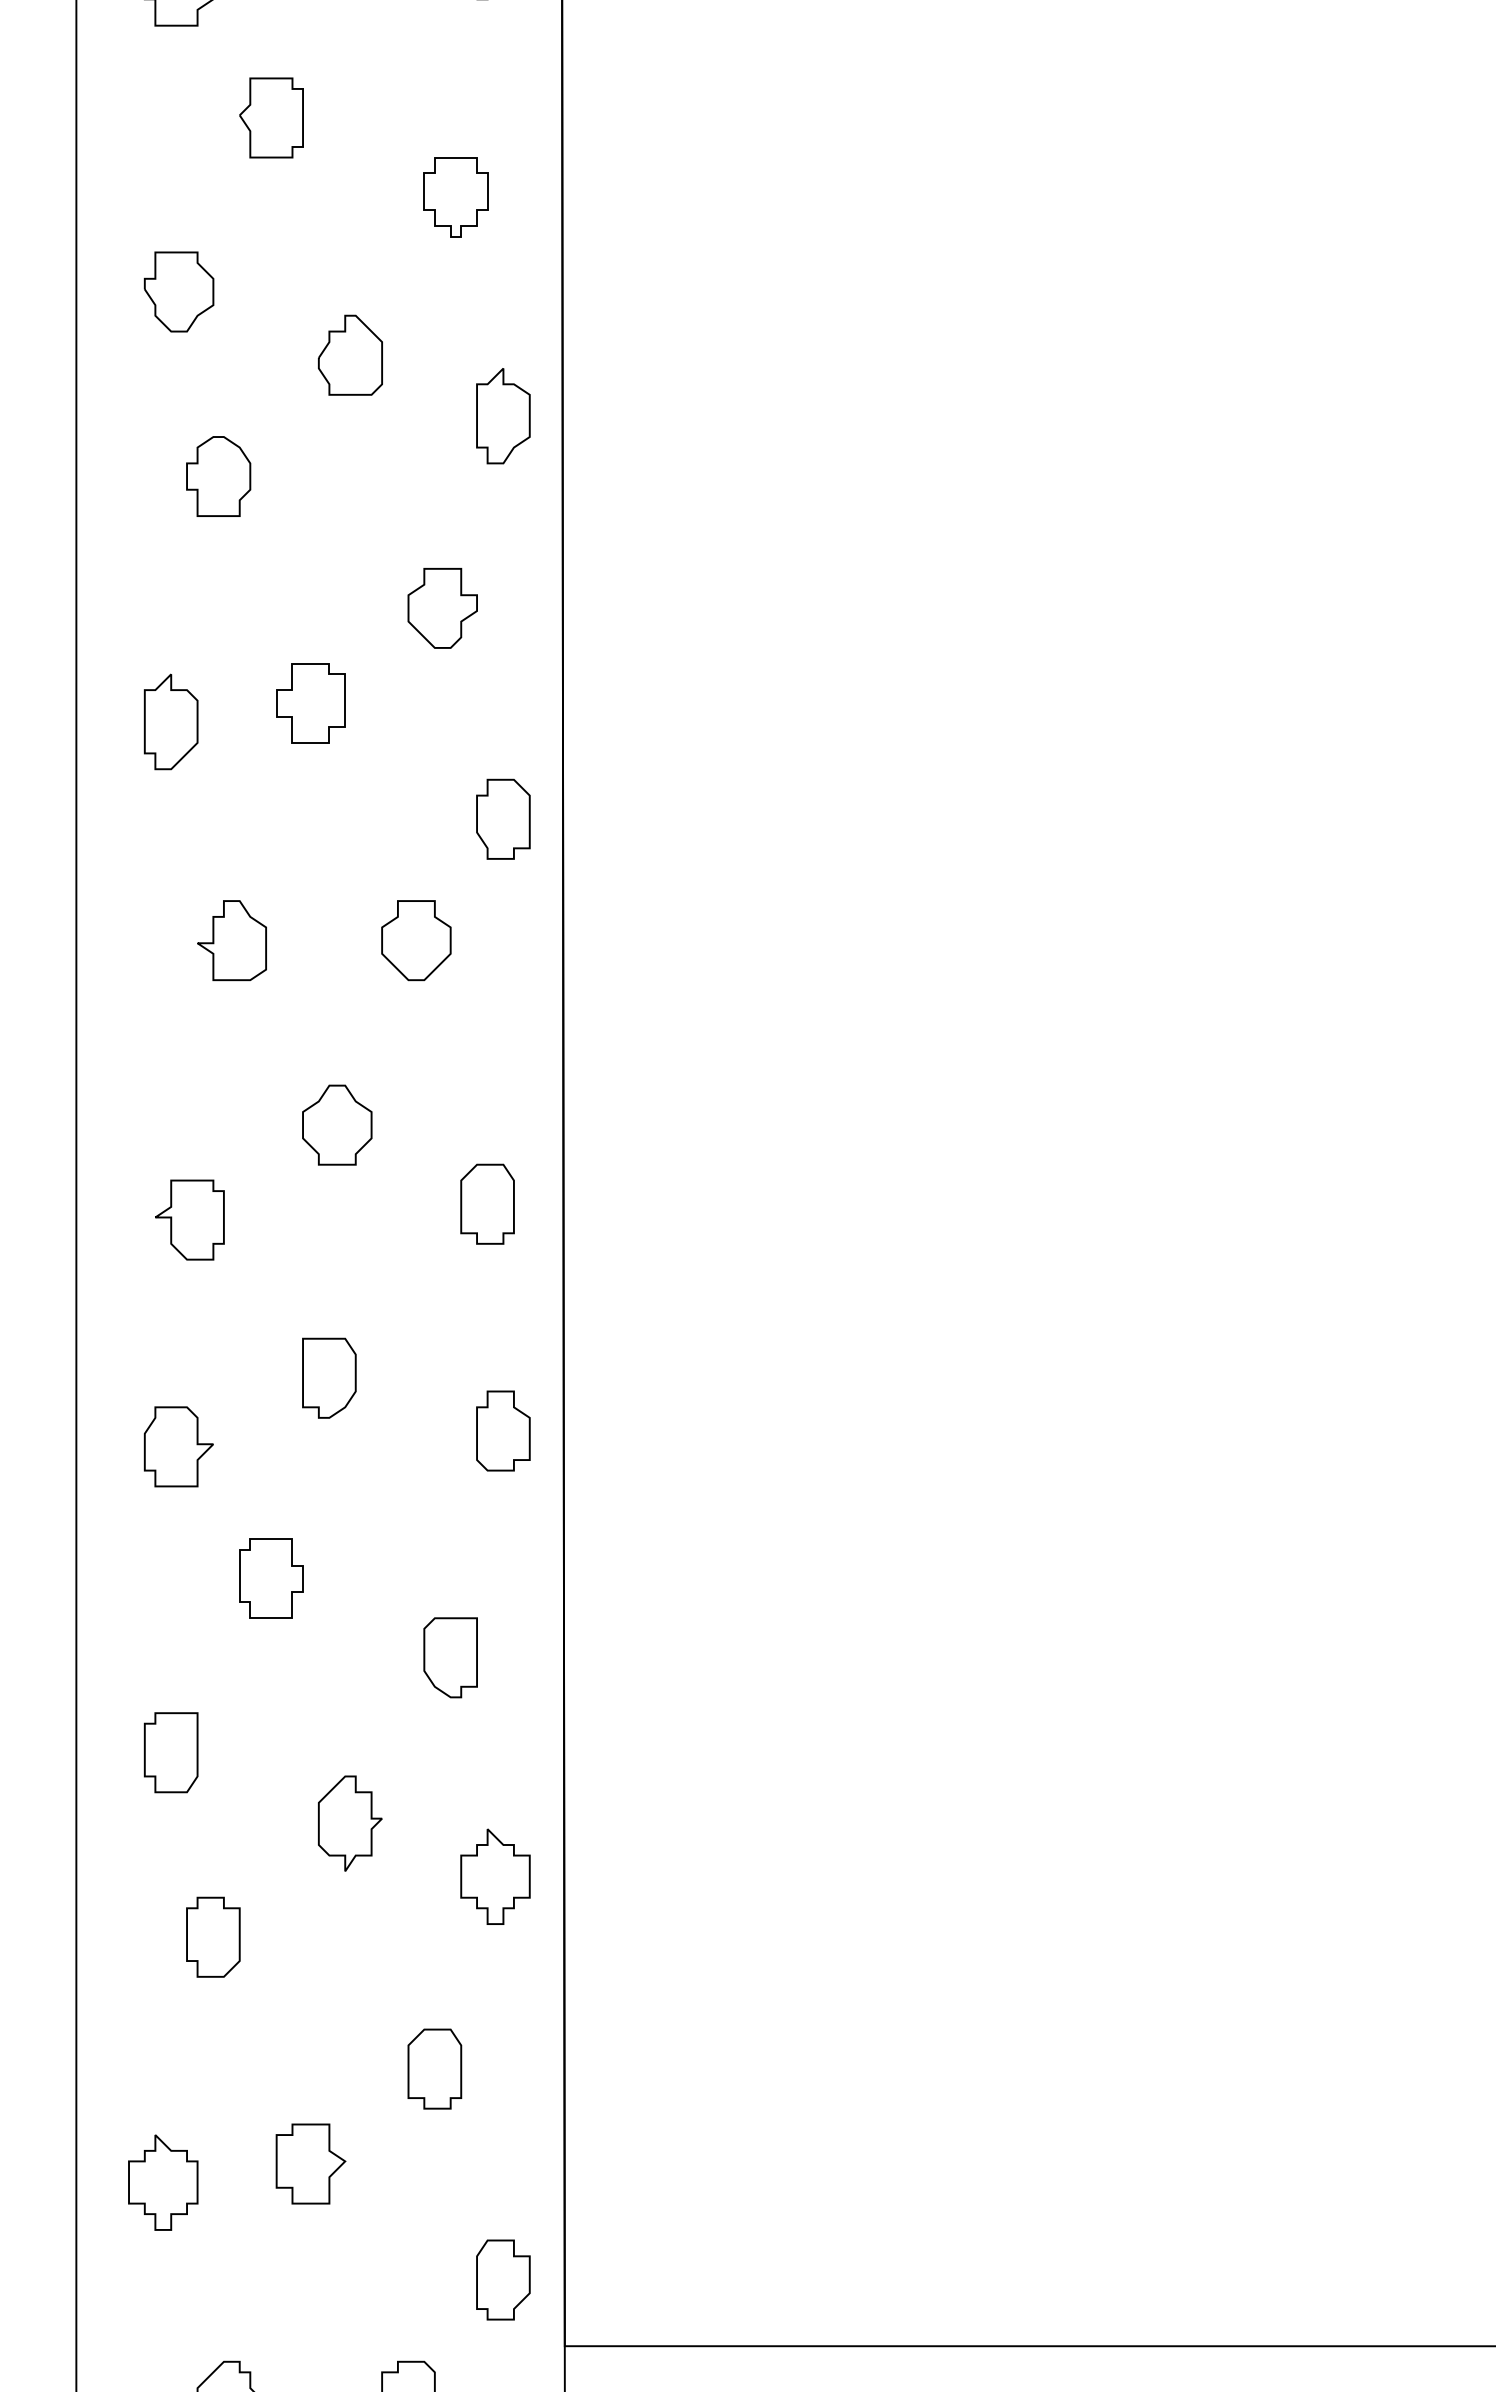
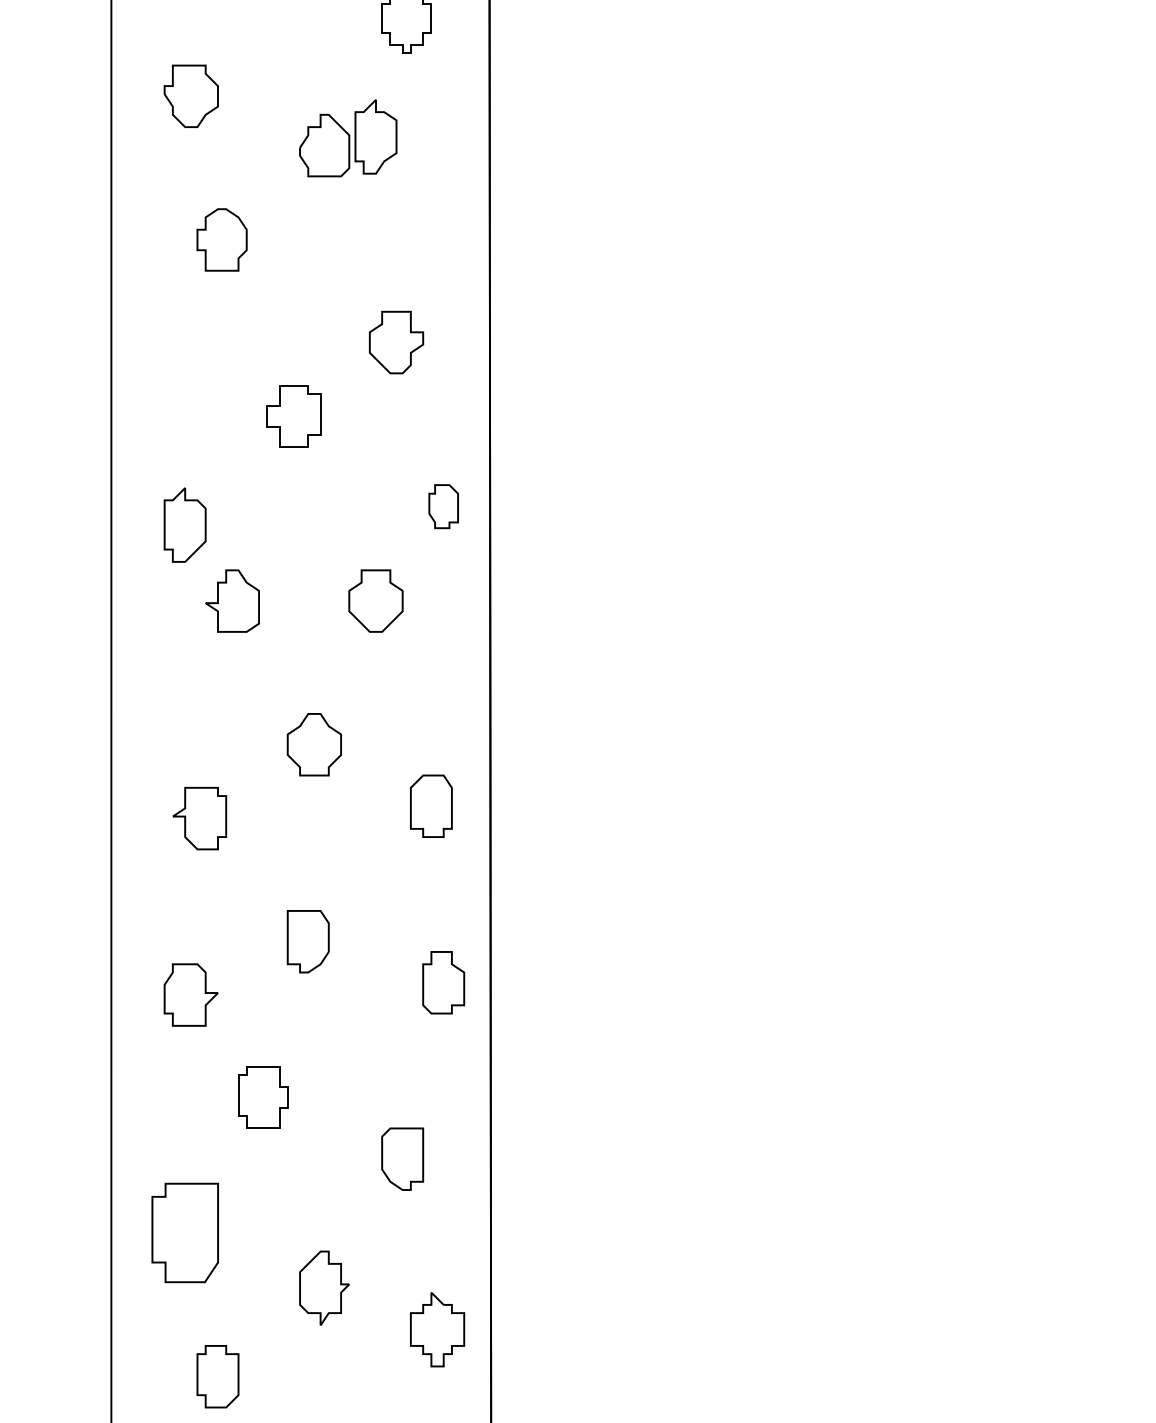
part: (503, 416) -> (376, 137), moved
part: (170, 721) -> (184, 524), moved
part: (503, 818) -> (443, 506), size x0.7
part: (170, 1752) -> (184, 1232), size x1.6

